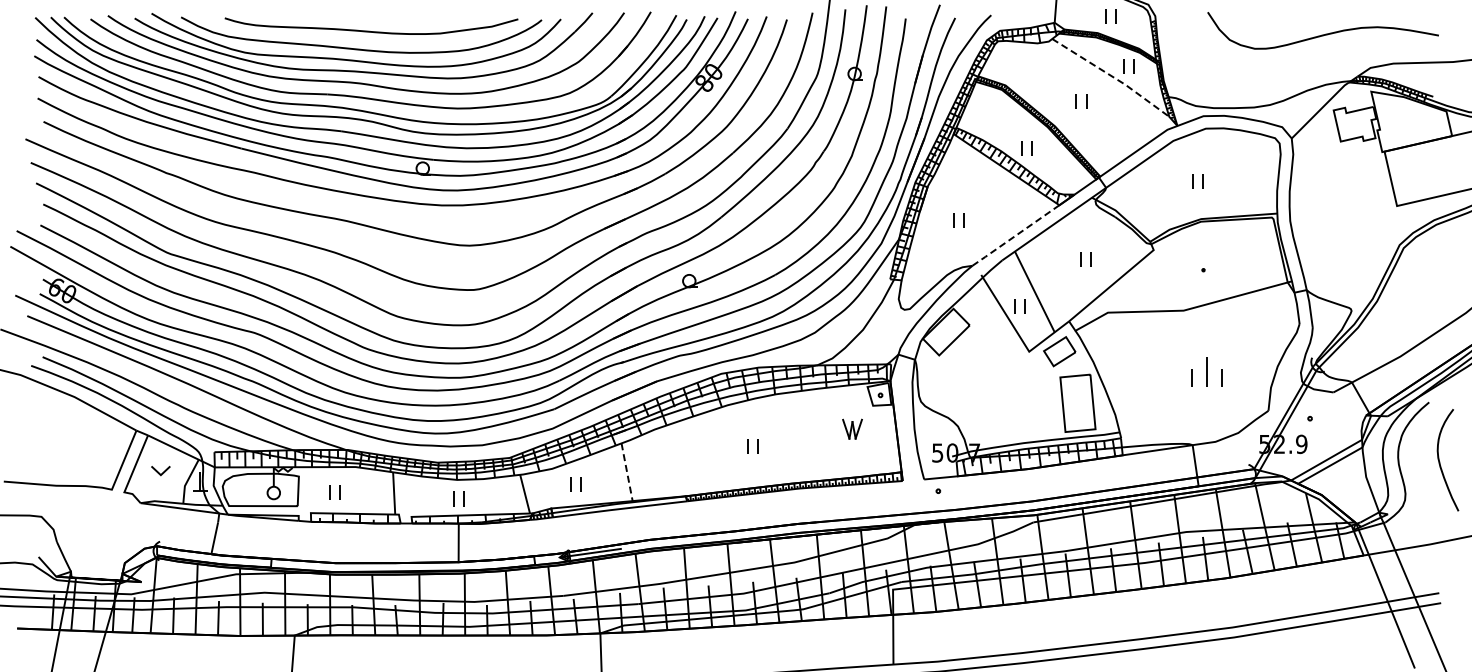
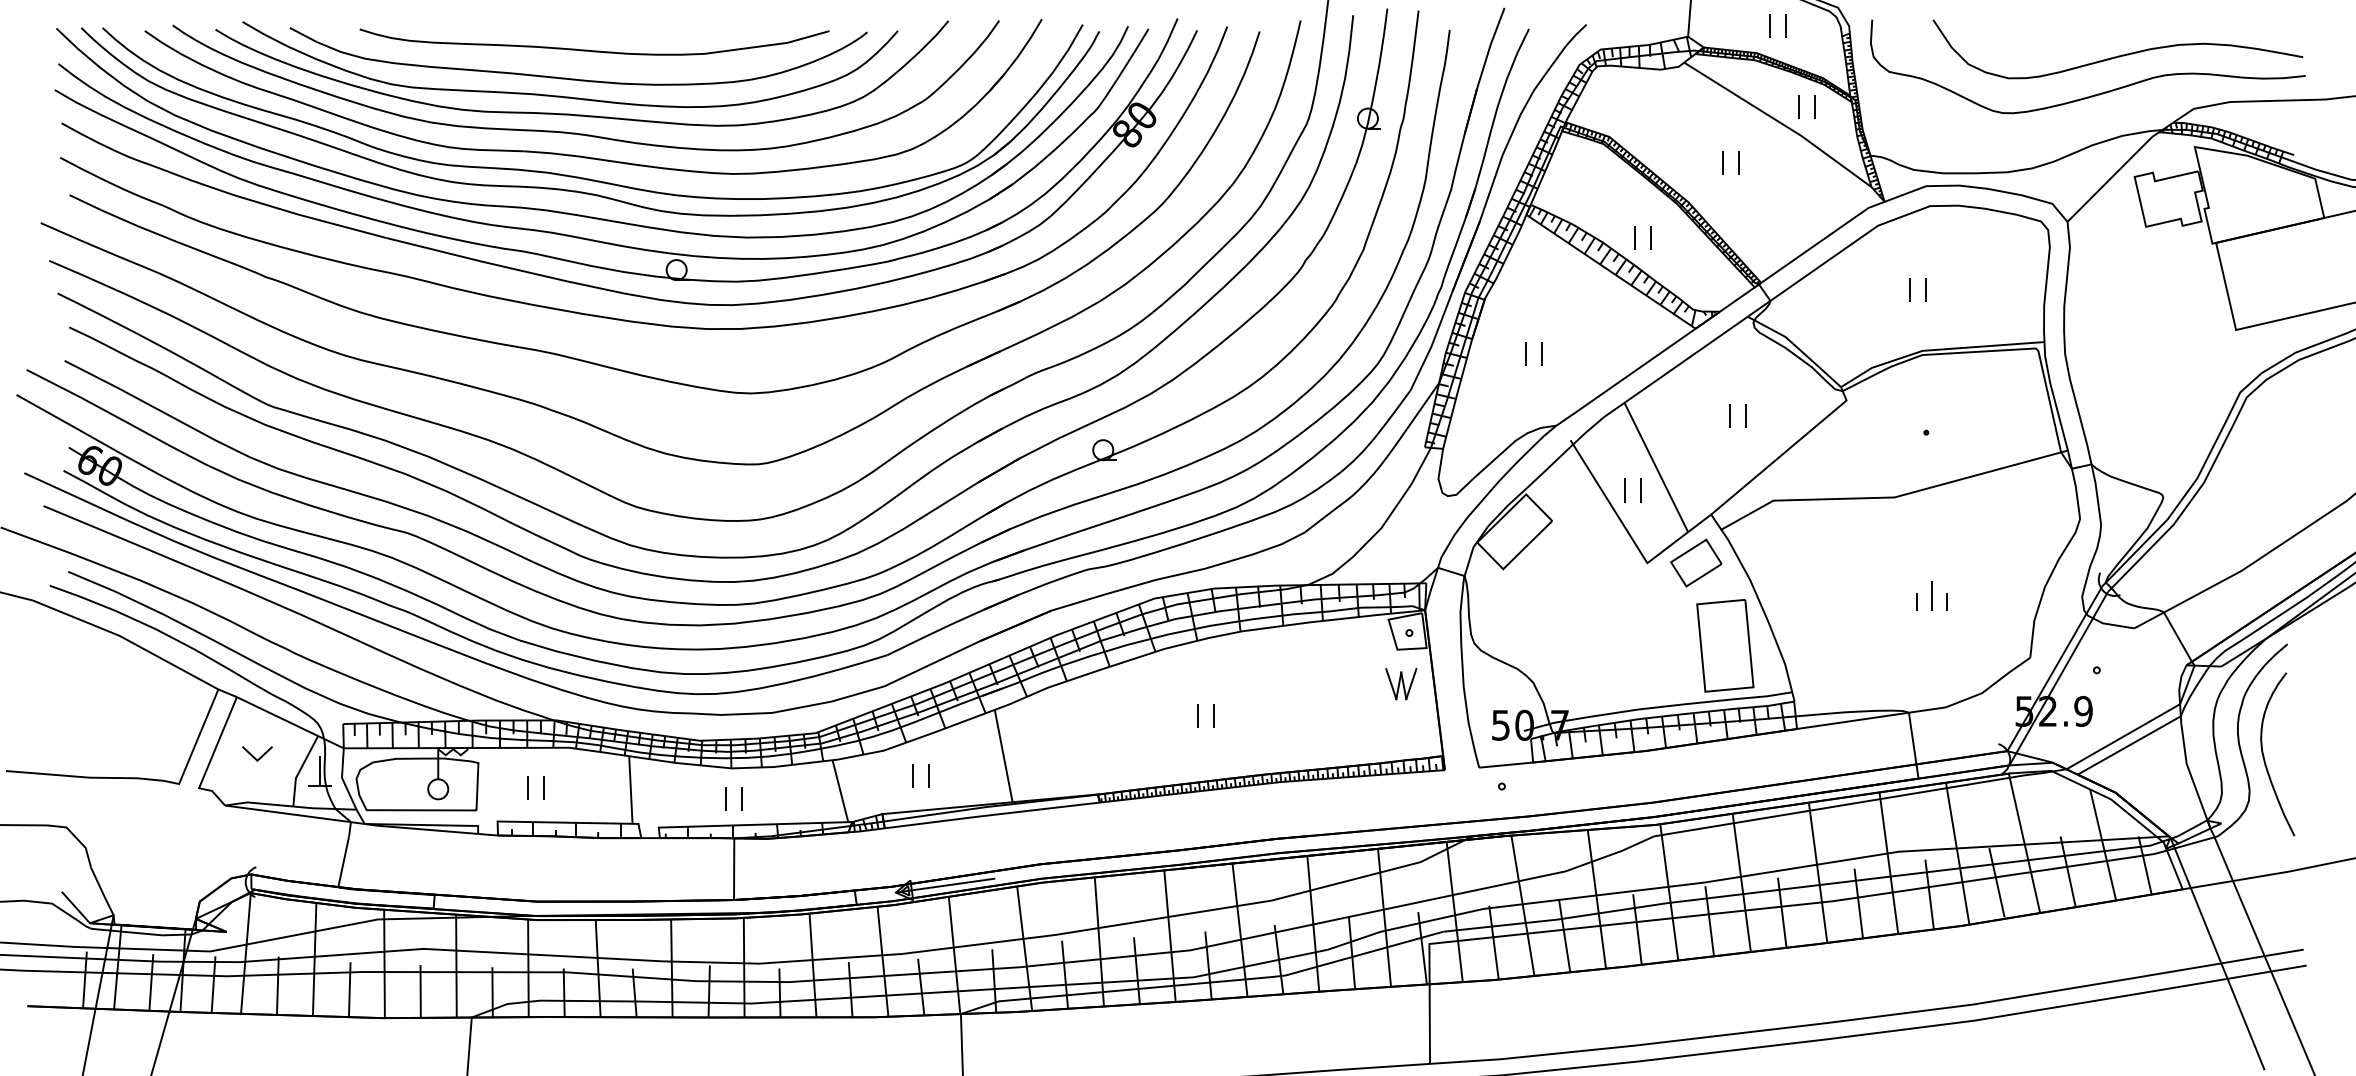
curve: (1311, 57) -> (2099, 92), added
line: (1111, 76) -> (1779, 122), dashed -> solid
line: (1015, 235) -> (1625, 377), dashed -> solid
part: (1207, 372) -> (1932, 596), size x0.62
part: (852, 428) -> (1401, 682), moved
curve: (1440, 461) -> (2265, 756), moved
line: (627, 472) -> (1004, 756), dashed -> solid

